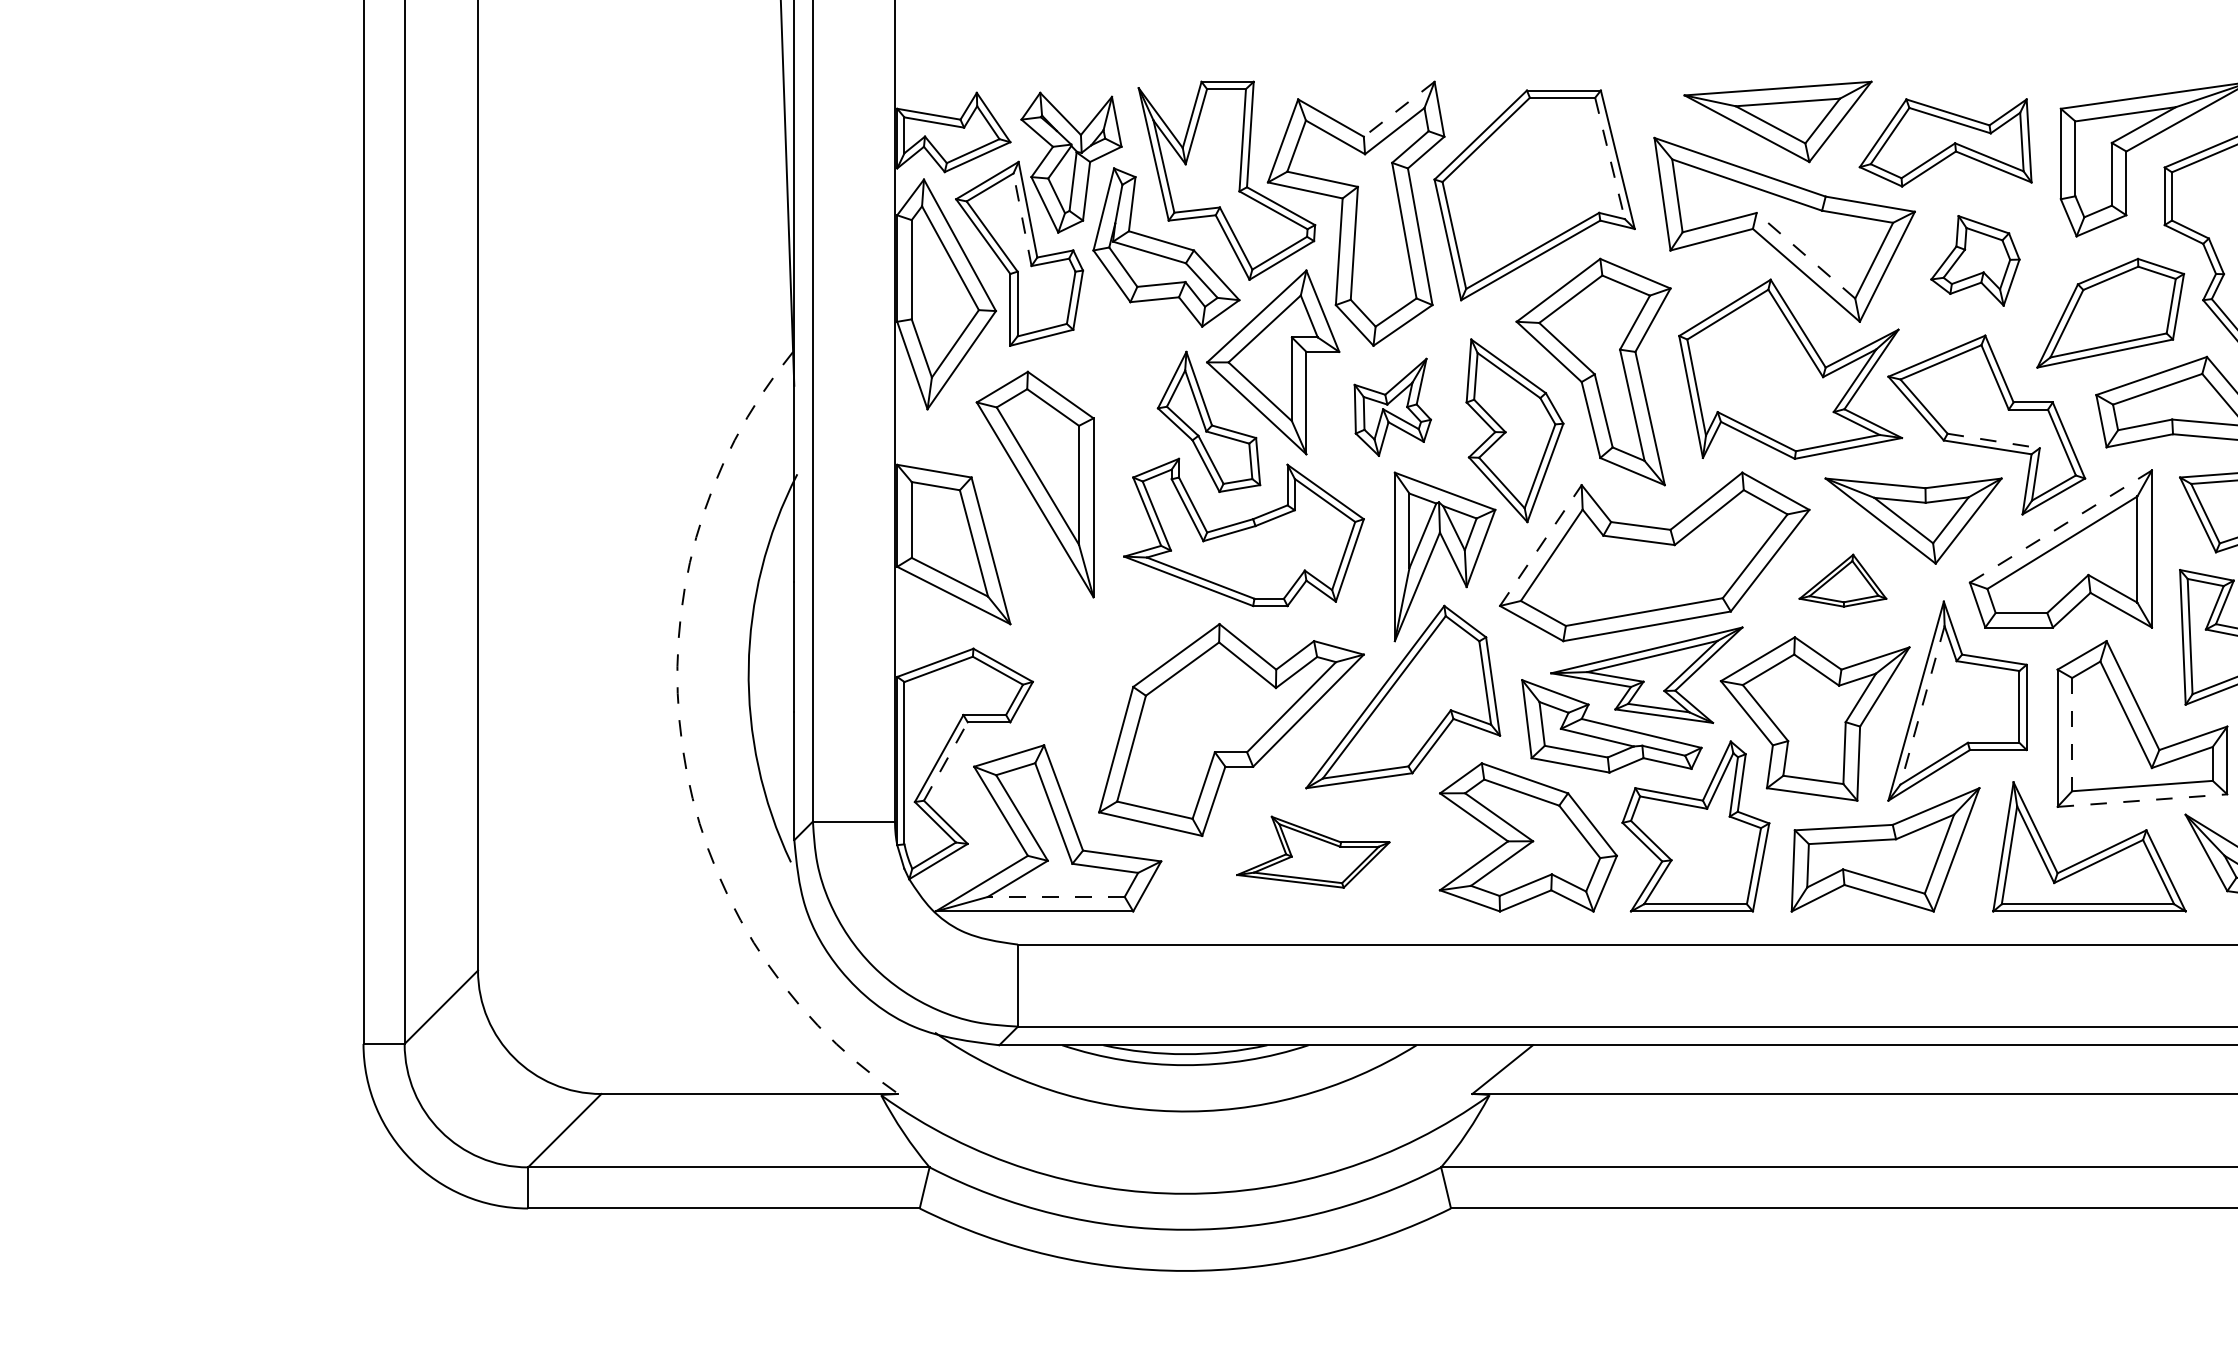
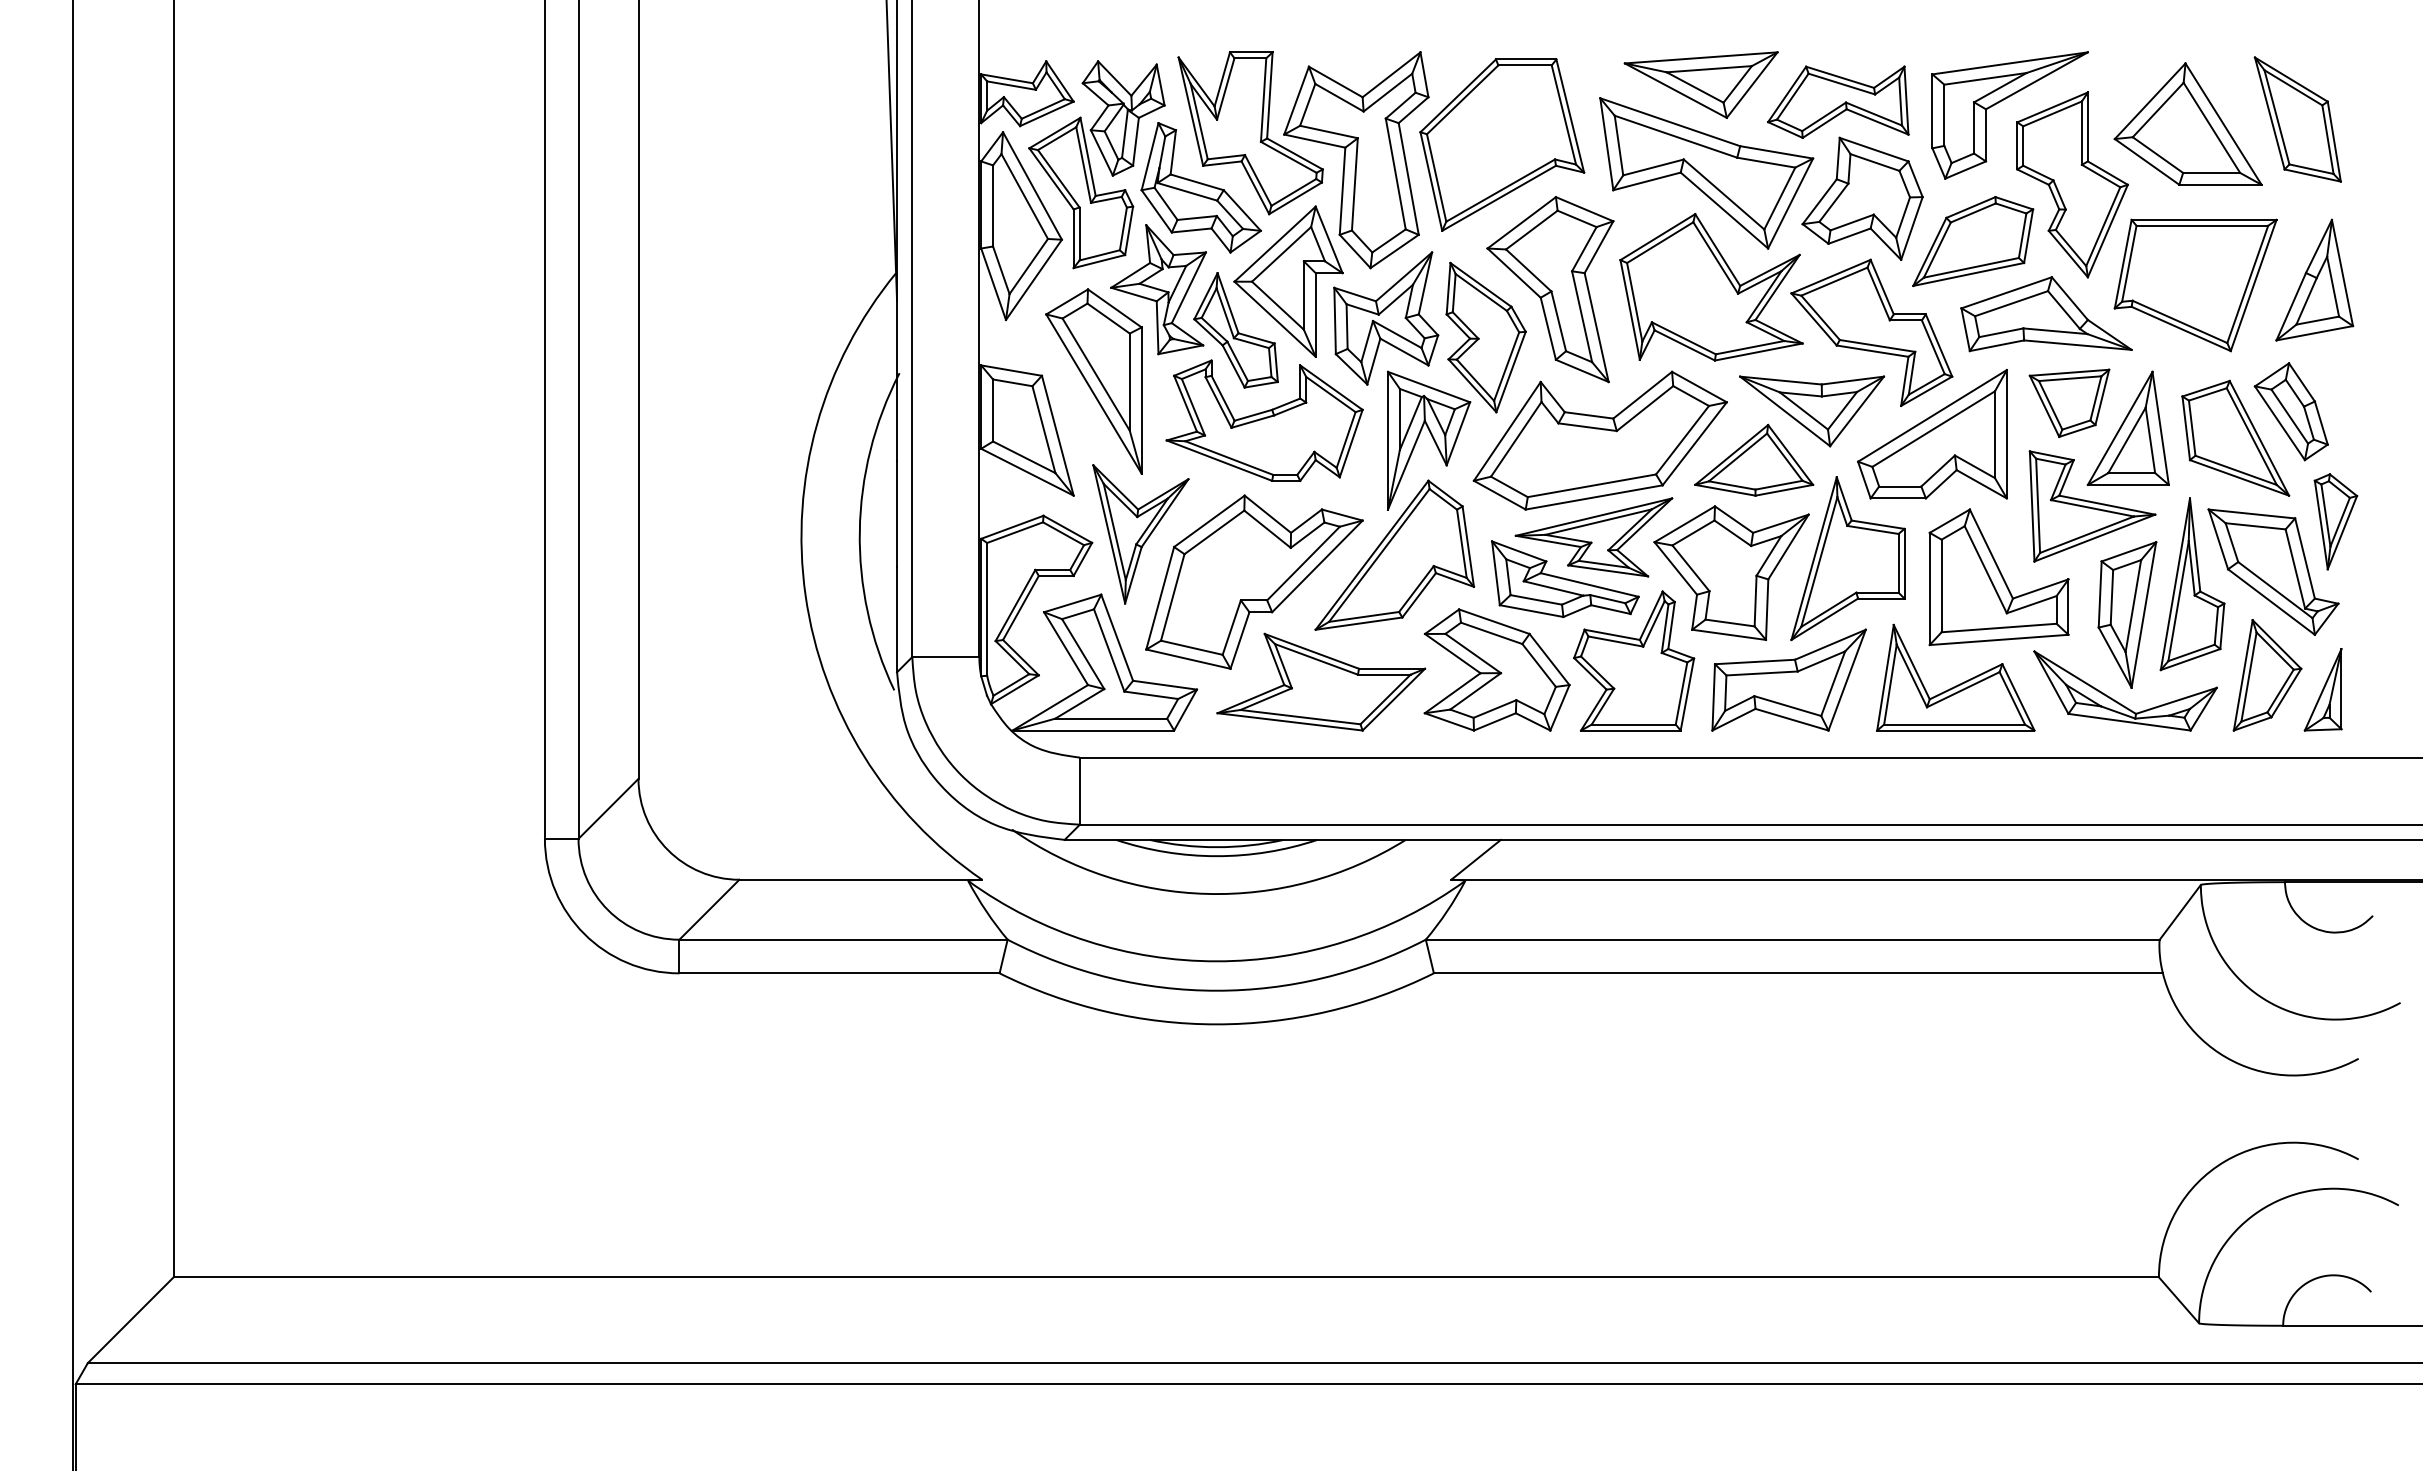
line: (1399, 108) -> (1391, 74), dashed -> solid
line: (1610, 159) -> (1564, 115), dashed -> solid
line: (1022, 220) -> (1083, 165), dashed -> solid
line: (1805, 255) -> (1723, 194), dashed -> solid
part: (1975, 260) -> (1862, 198), size x1.67
part: (1114, 371) -> (1158, 289), added
part: (1393, 407) -> (1386, 318), size x1.67
line: (1994, 441) -> (1878, 346), dashed -> solid
line: (2060, 526) -> (1932, 415), dashed -> solid
line: (1541, 545) -> (1507, 431), dashed -> solid
part: (1843, 579) -> (1754, 459), size x1.67
part: (1092, 671) -> (1140, 534), added
line: (1922, 705) -> (1819, 562), dashed -> solid
line: (2071, 735) -> (1941, 586), dashed -> solid
arc: (682, 746) -> (805, 595), dashed -> solid
line: (945, 760) -> (1020, 607), dashed -> solid
line: (2142, 800) -> (1999, 639), dashed -> solid
part: (1313, 851) -> (1321, 681), size x1.67
line: (1056, 896) -> (1111, 718), dashed -> solid

